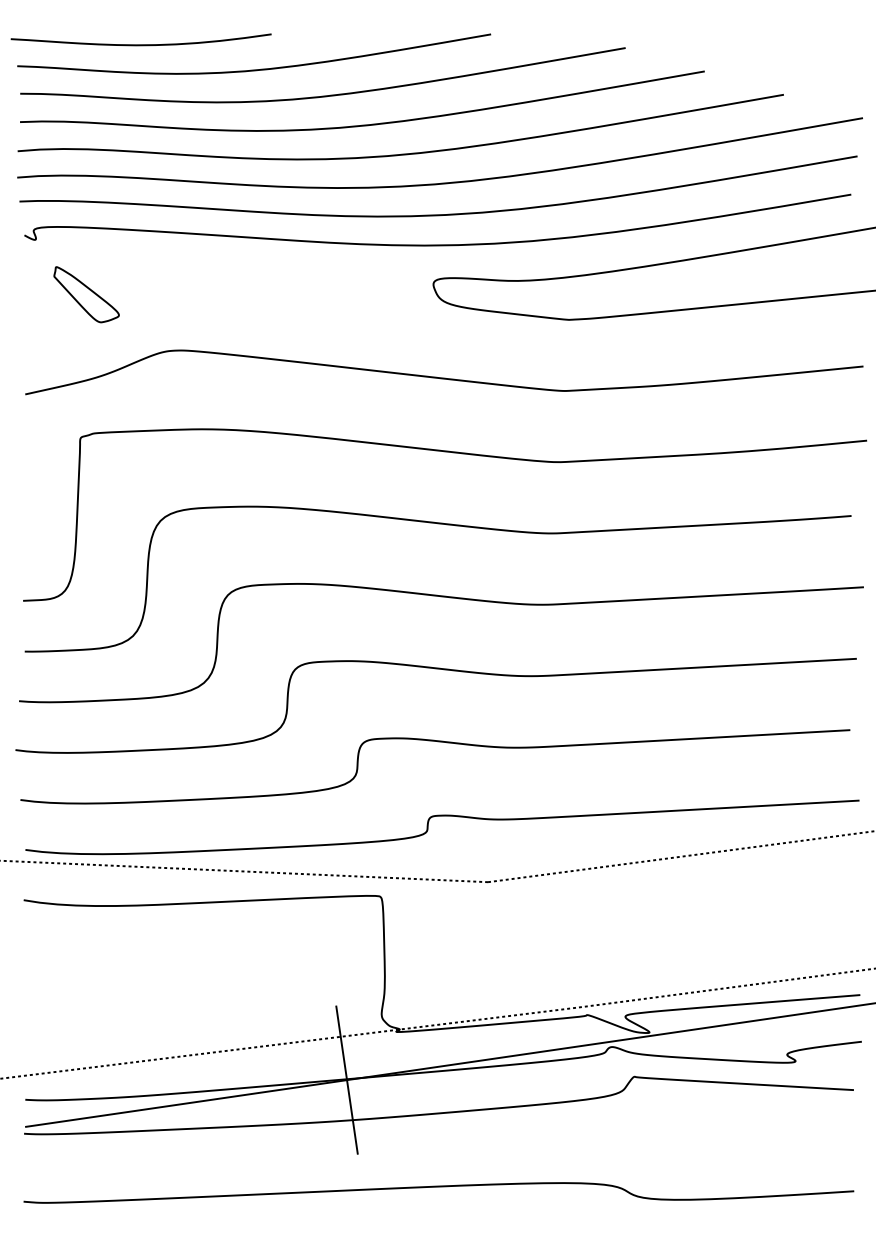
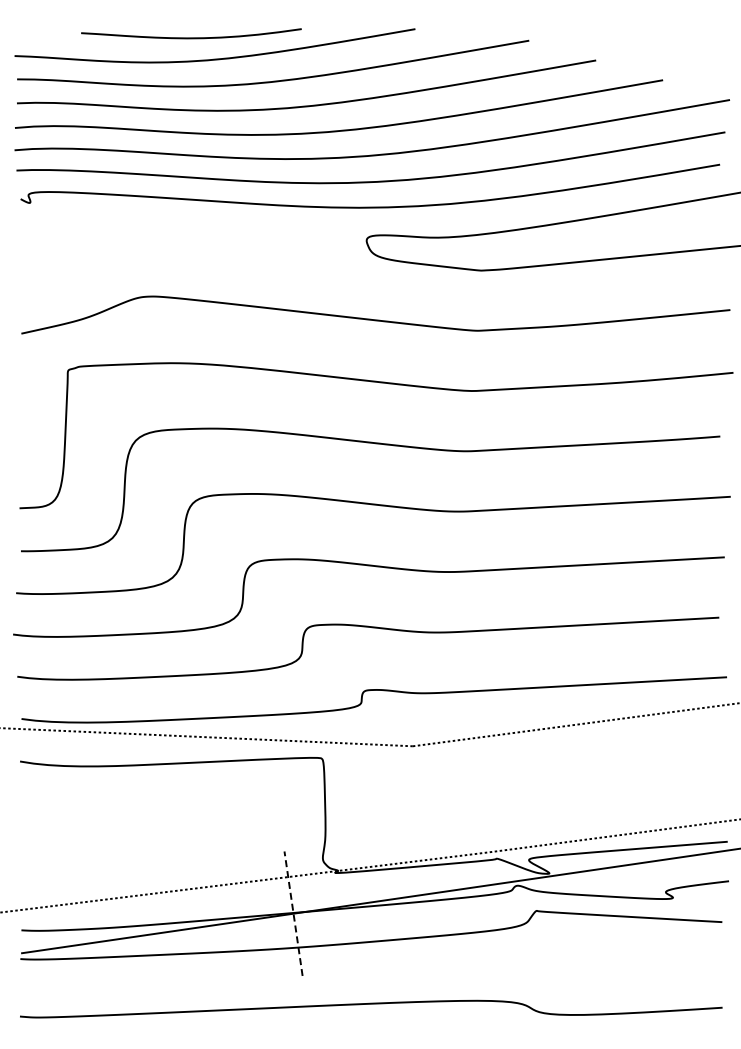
curve: (141, 44) -> (191, 37), moved
part: (86, 294) -> (73, 249), removed
line: (346, 1079) -> (293, 913), solid -> dashed

